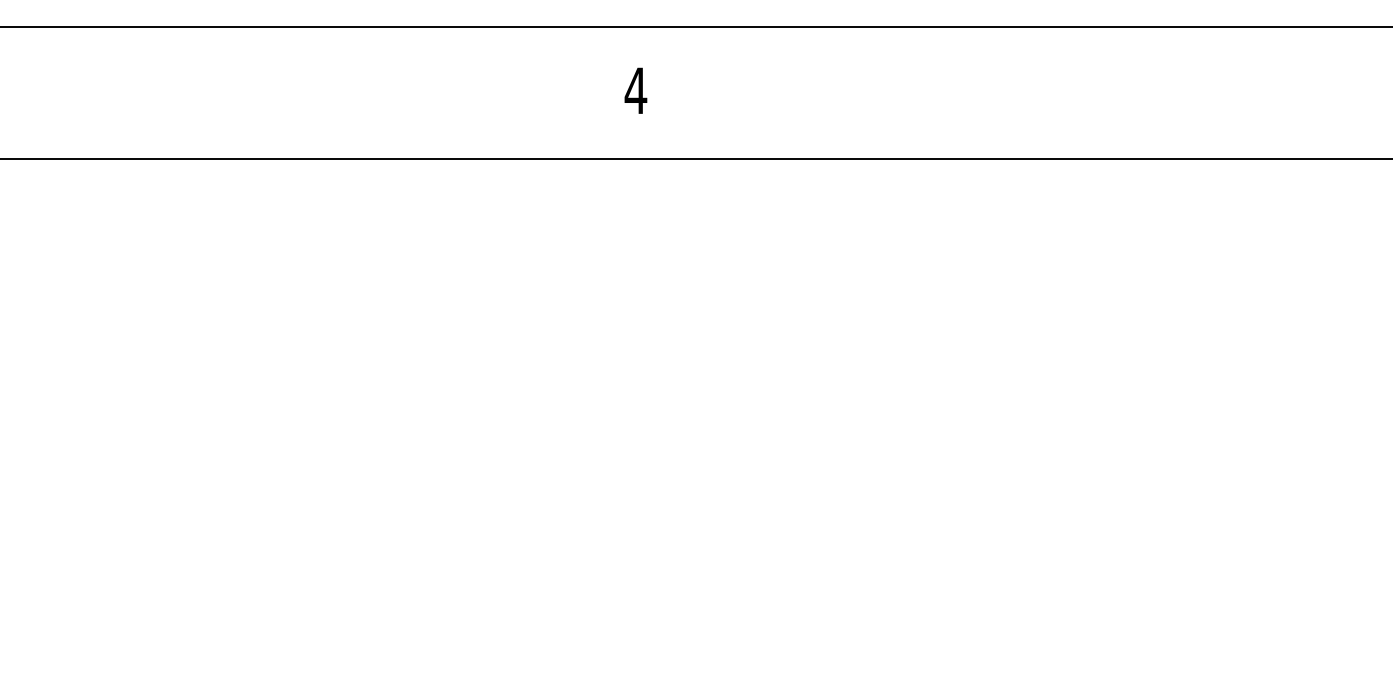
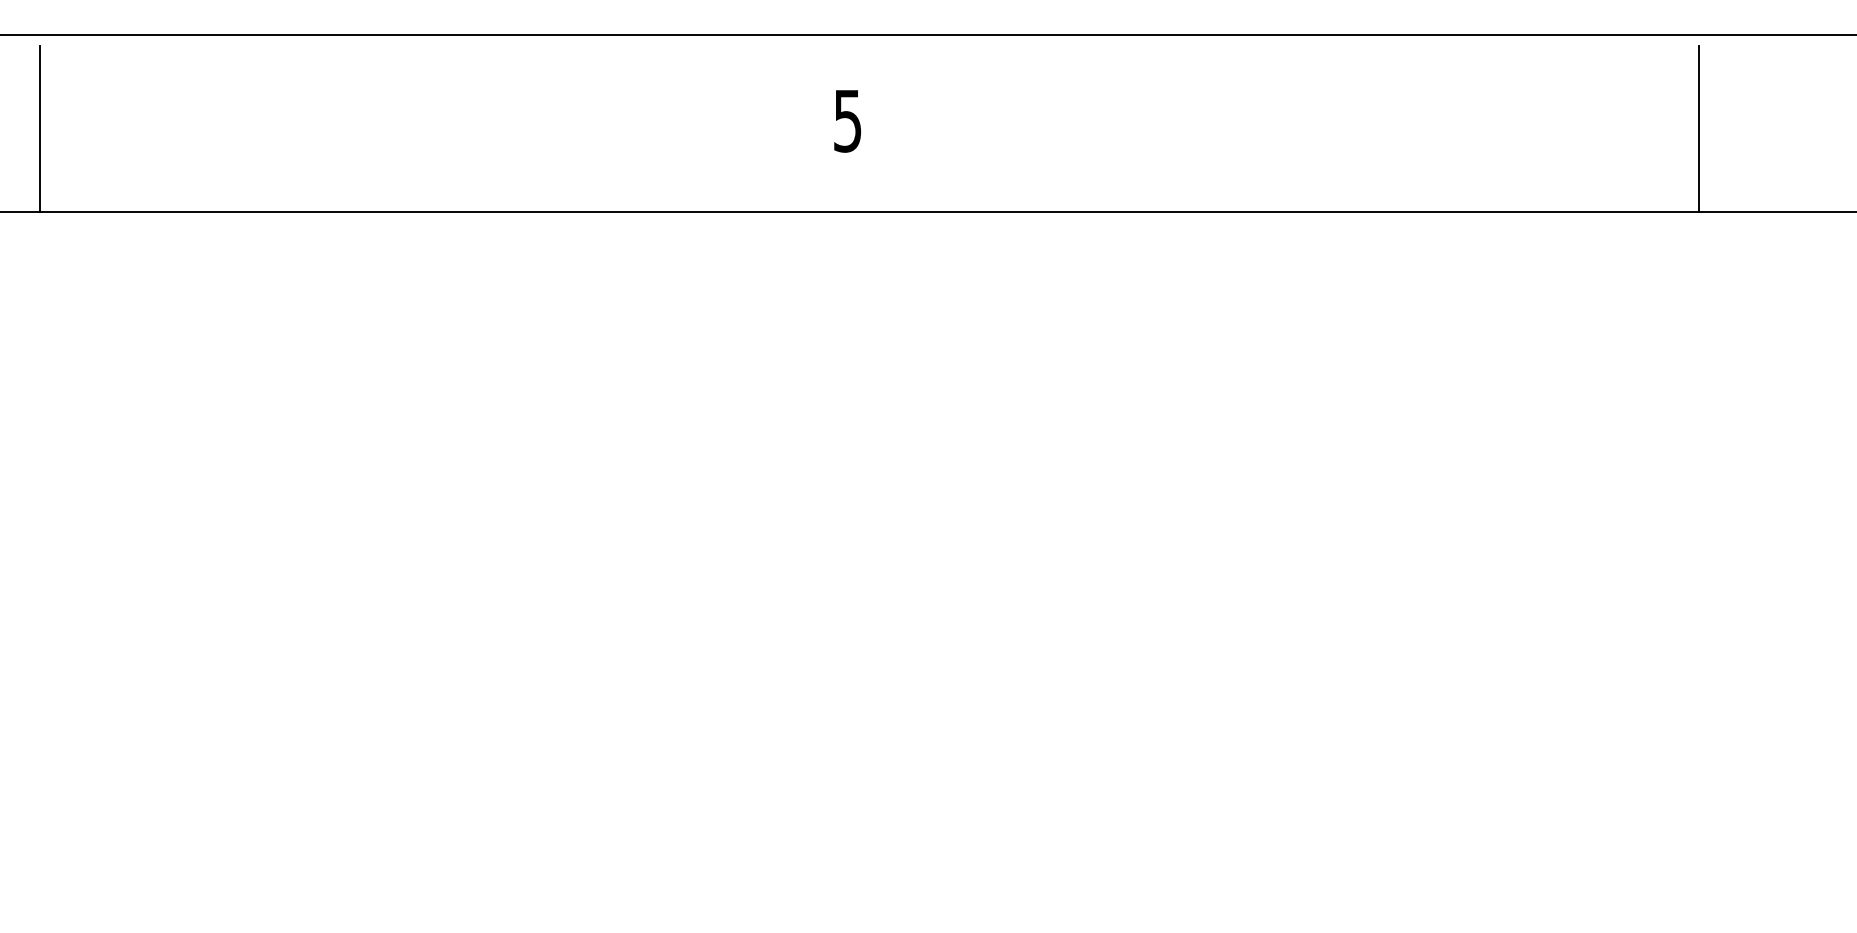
text: (635, 90) -> (847, 120), 4 -> 5
line: (30, 96) -> (40, 128), added
line: (1274, 96) -> (1699, 128), added

